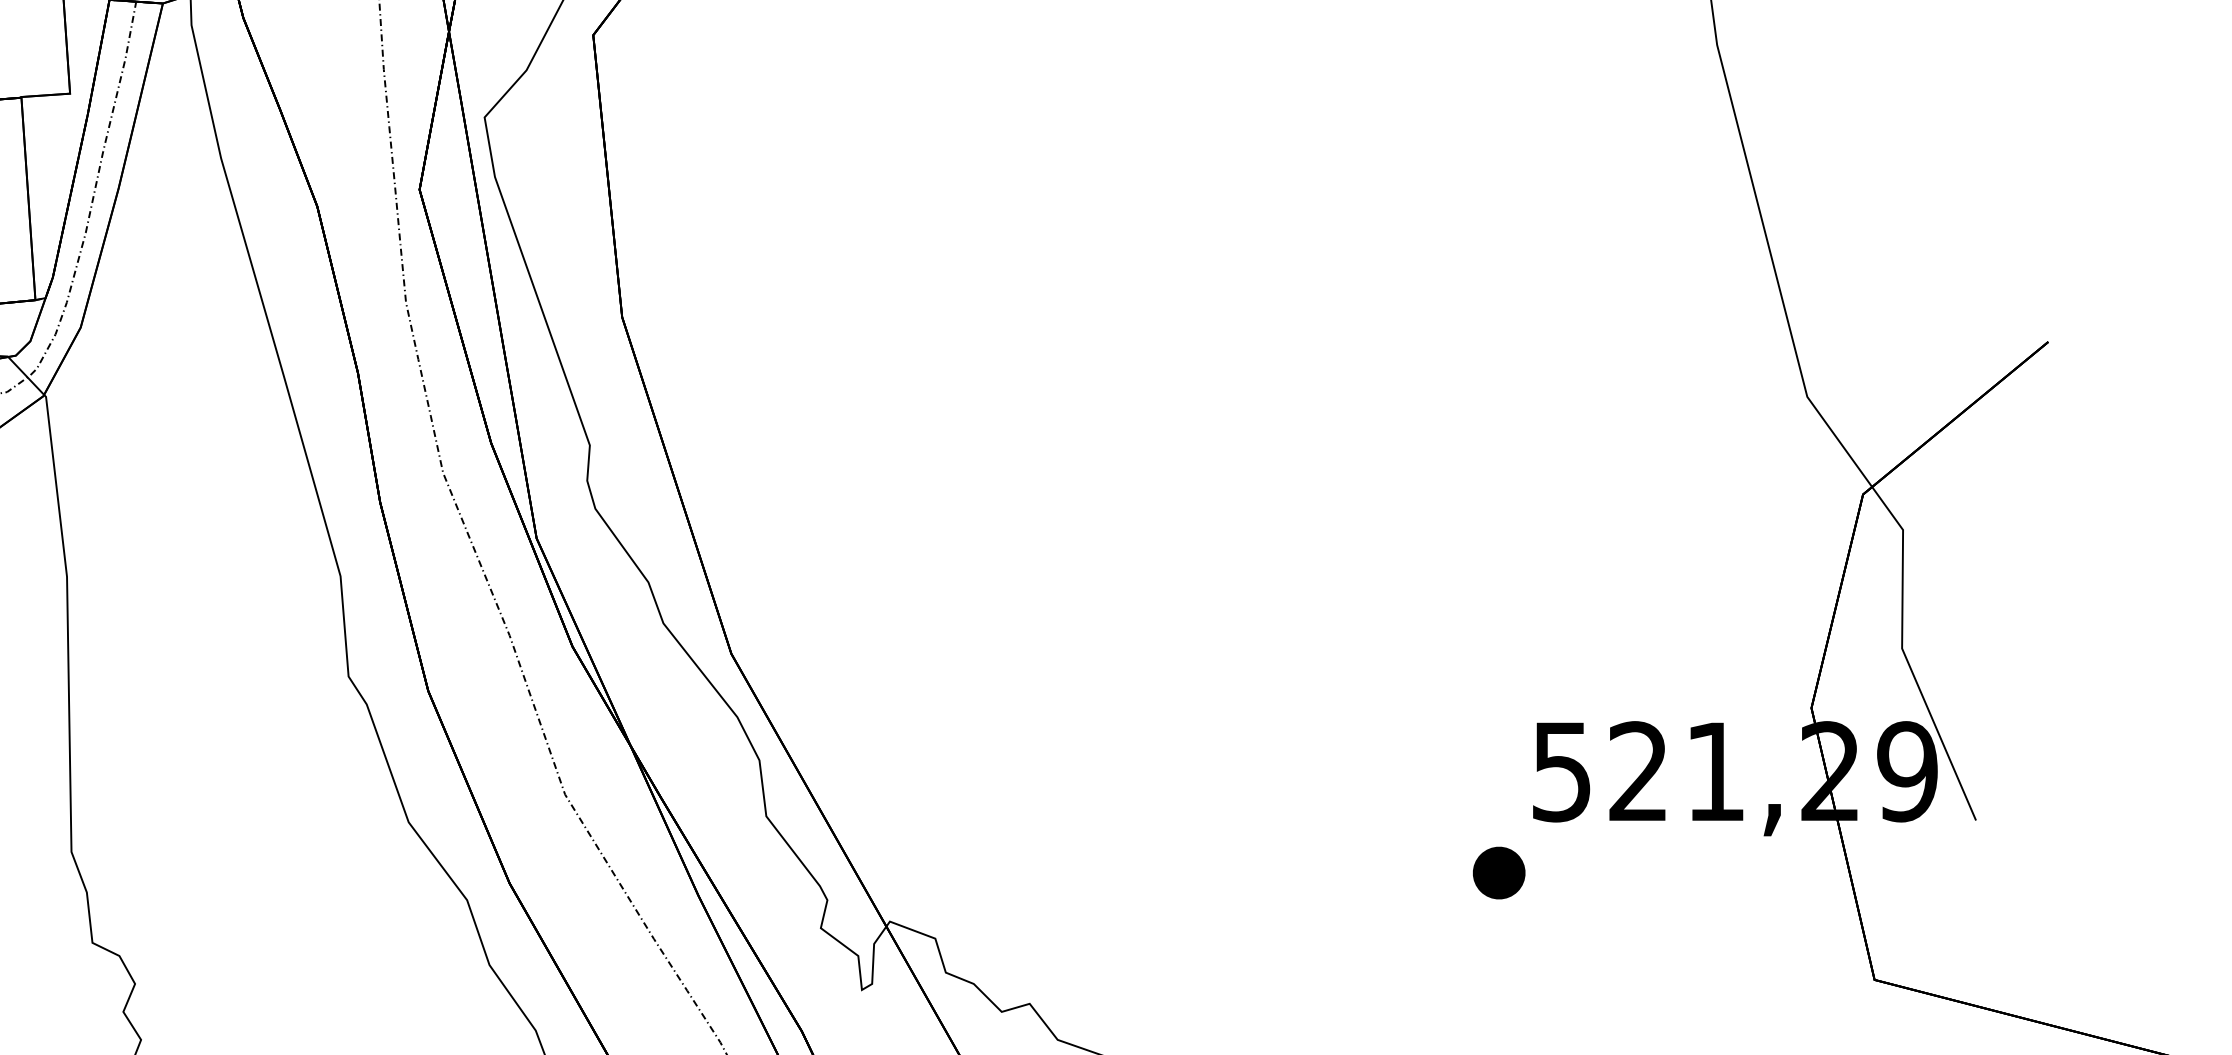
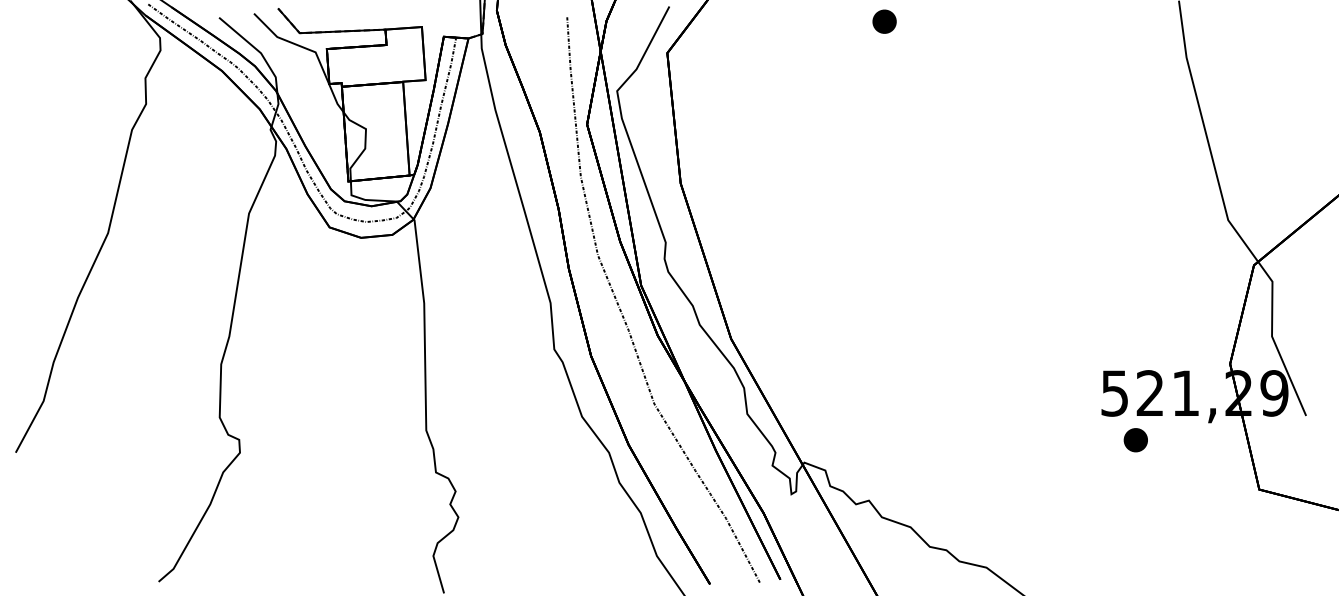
part: (1498, 873) -> (1135, 440), moved

